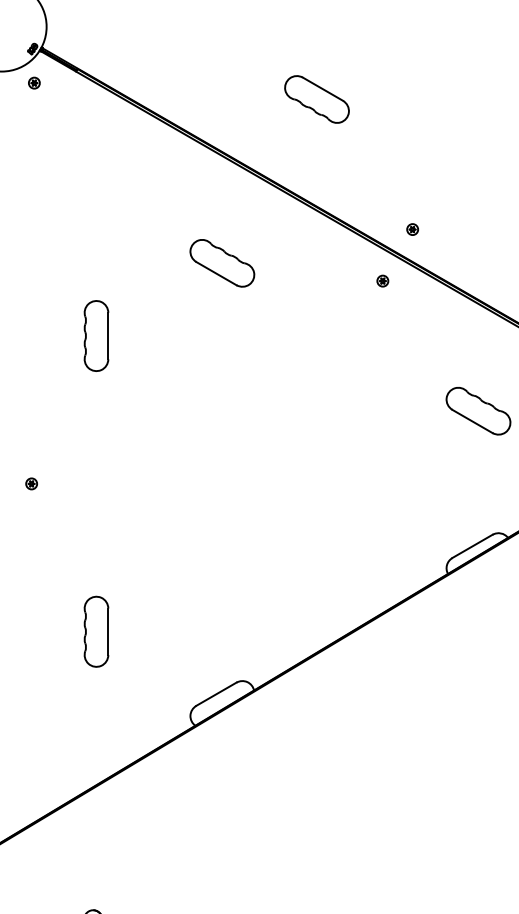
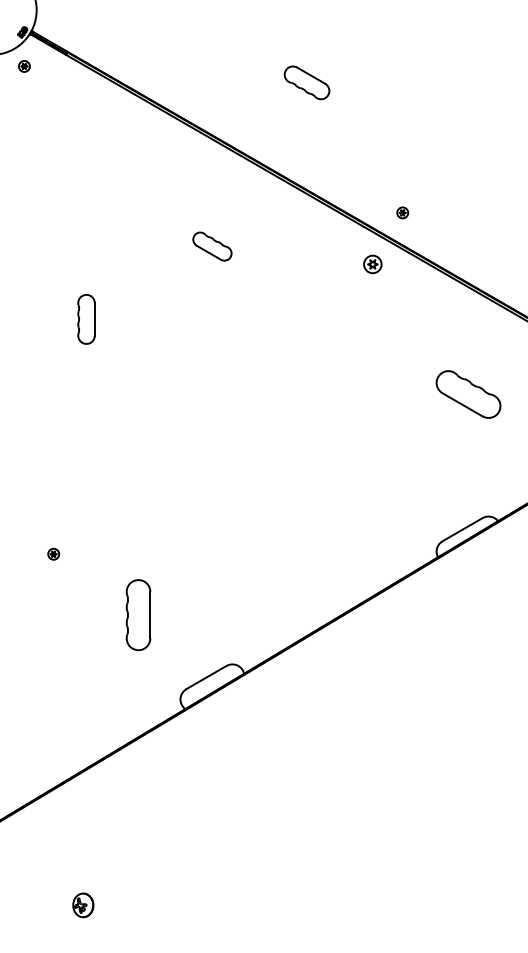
part: (316, 99) -> (306, 82), size x0.7
part: (222, 263) -> (212, 246), size x0.6
part: (382, 281) -> (372, 264), size x1.6
part: (96, 336) -> (86, 319), size x0.7
part: (31, 483) -> (53, 553), moved
part: (96, 632) -> (138, 615), moved

